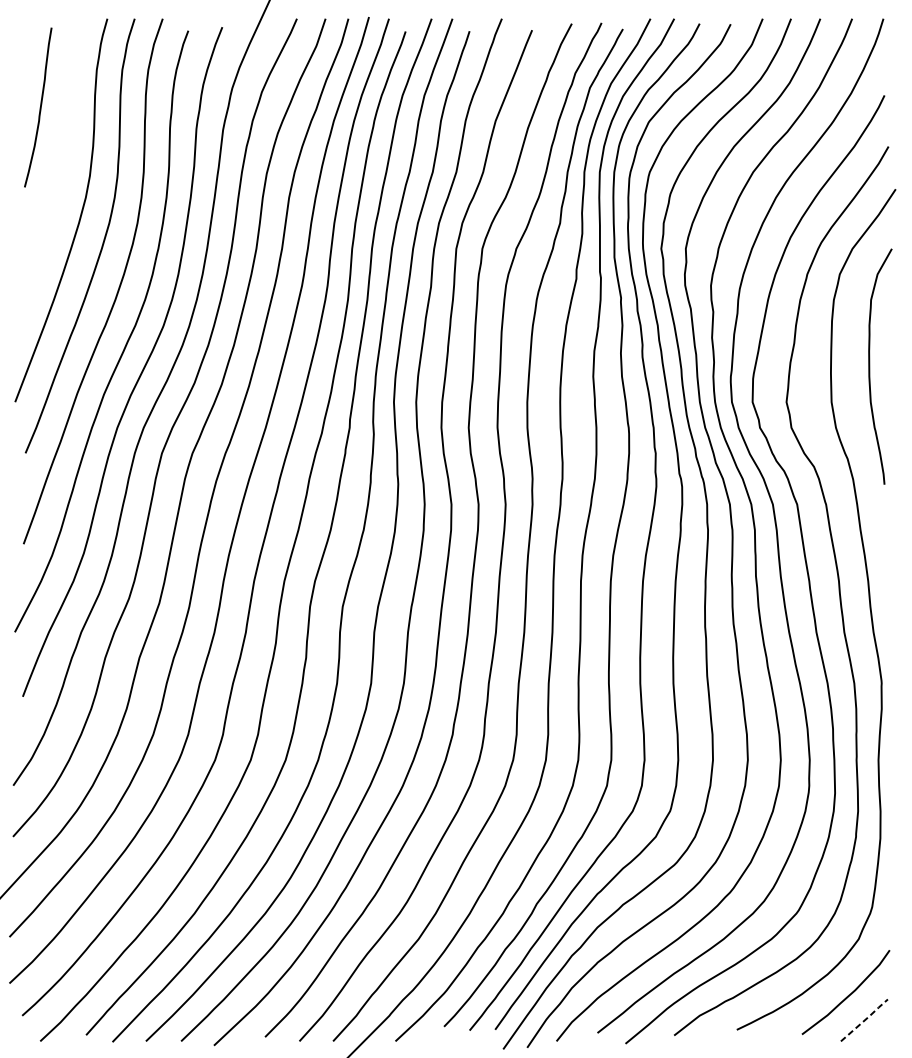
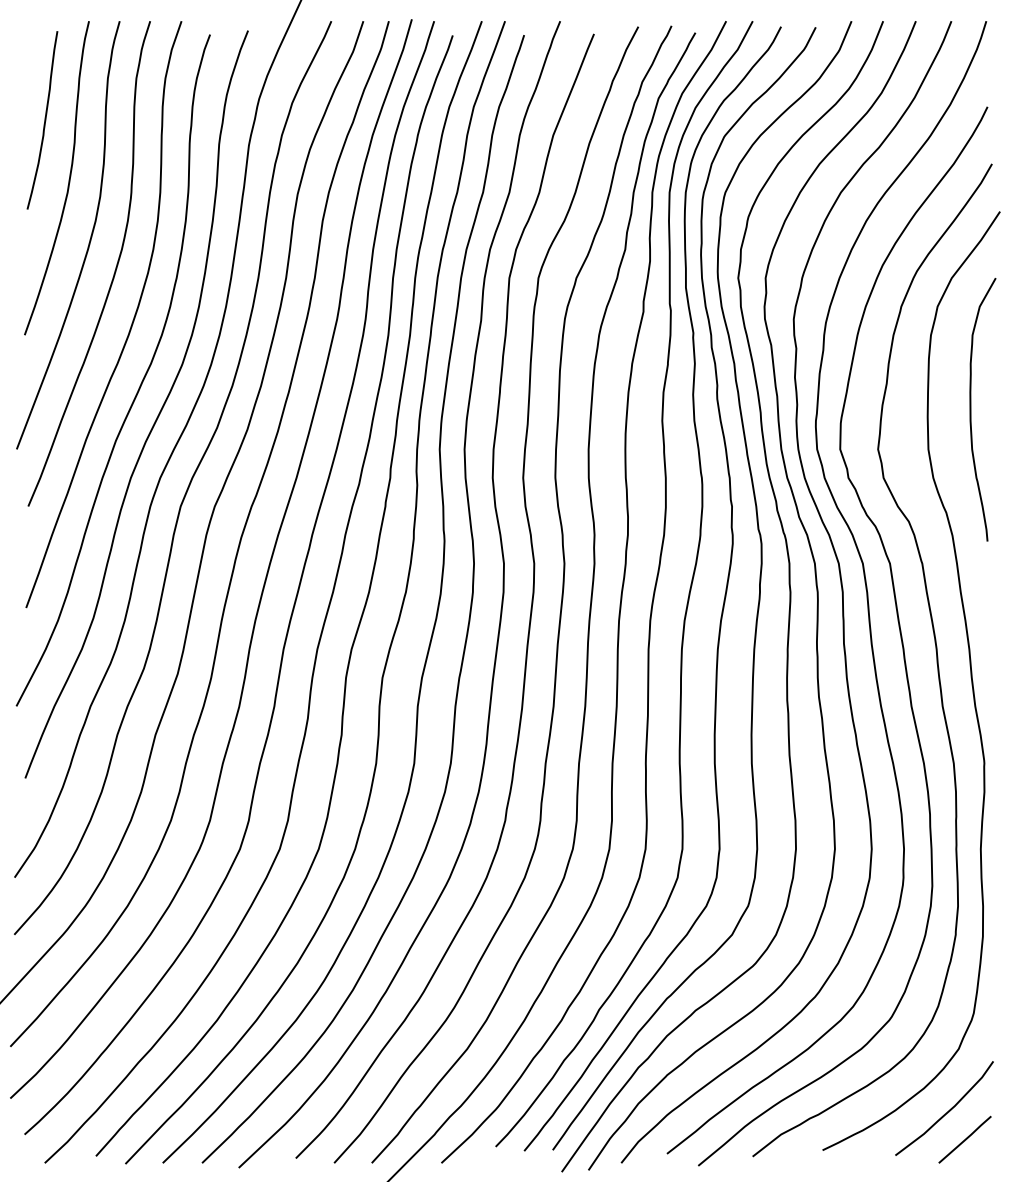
curve: (61, 160) -> (68, 179), added
line: (865, 1020) -> (966, 1139), dashed -> solid

